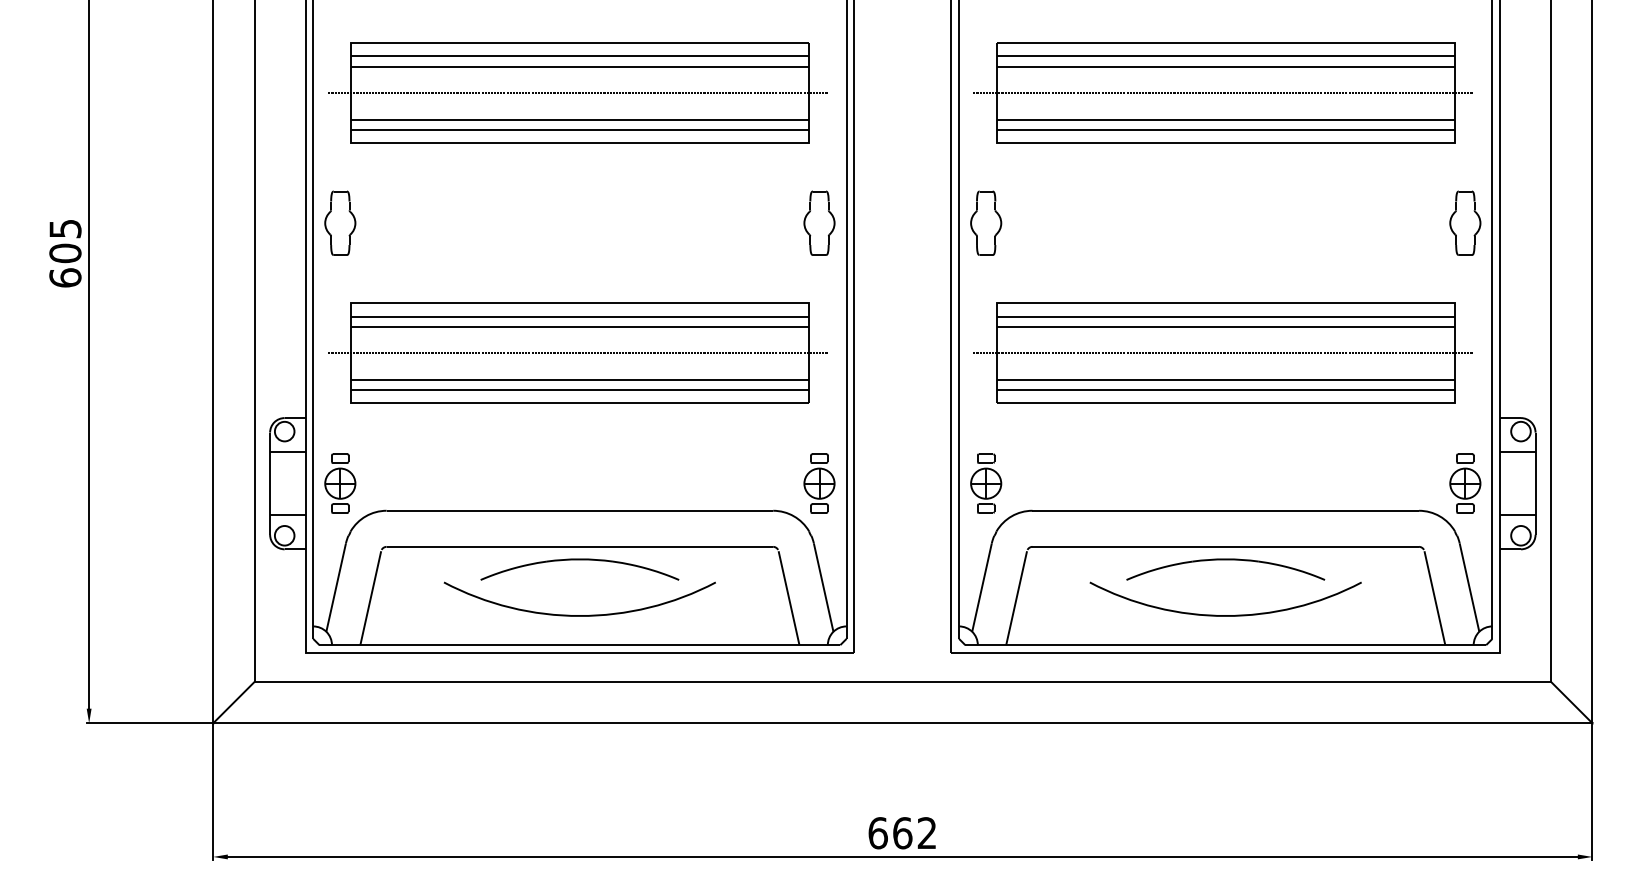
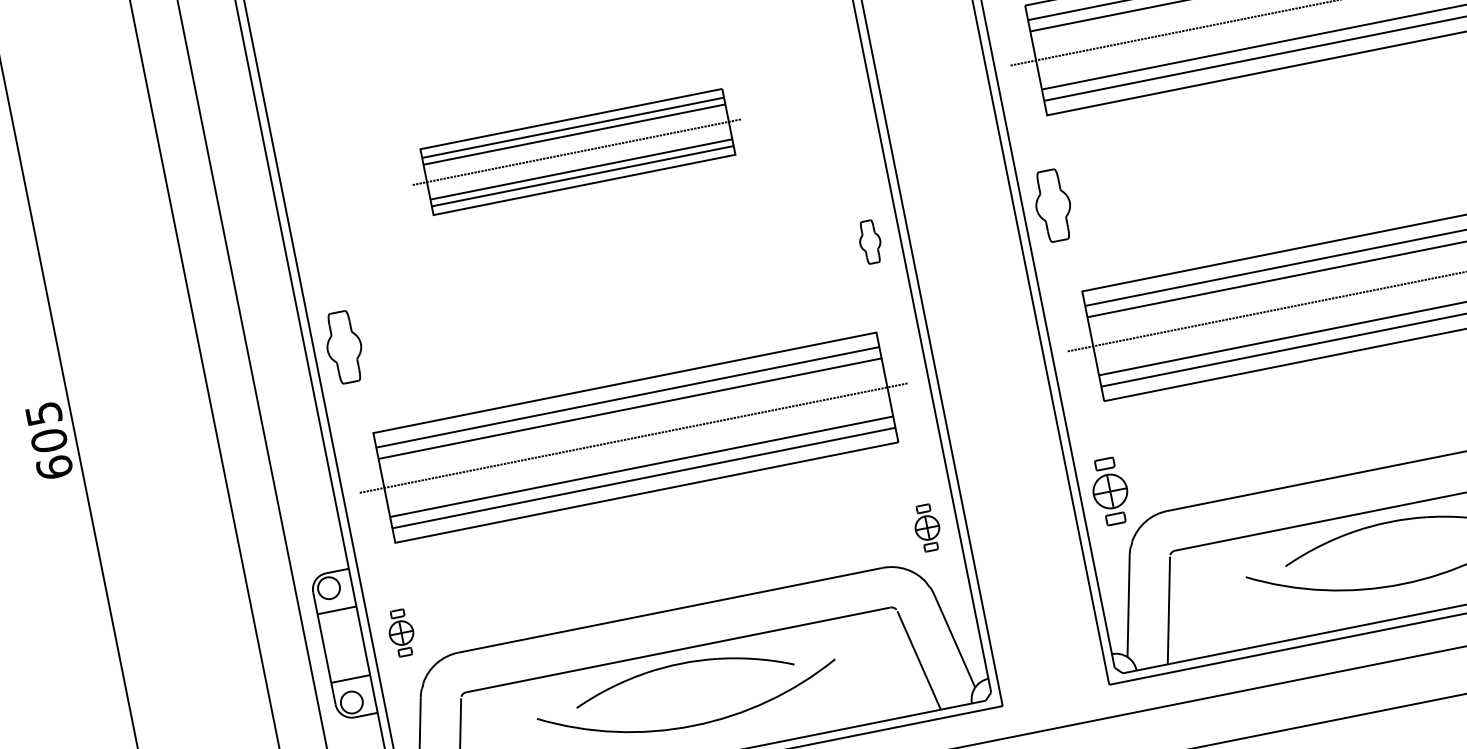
part: (577, 92) -> (576, 151), size x0.6
part: (819, 222) -> (870, 241), size x0.6
part: (340, 483) -> (401, 632), size x0.7
part: (819, 483) -> (927, 527), size x0.7

